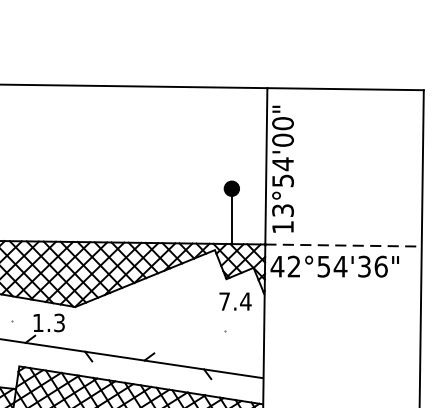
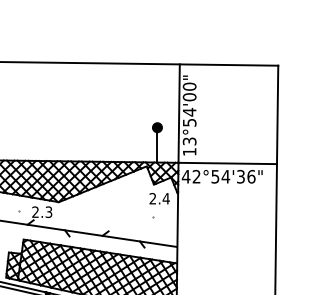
line: (344, 245) -> (228, 163), dashed -> solid
text: (223, 301) -> (152, 198), 7.4 -> 2.4
text: (38, 321) -> (35, 211), 1.3 -> 2.3

